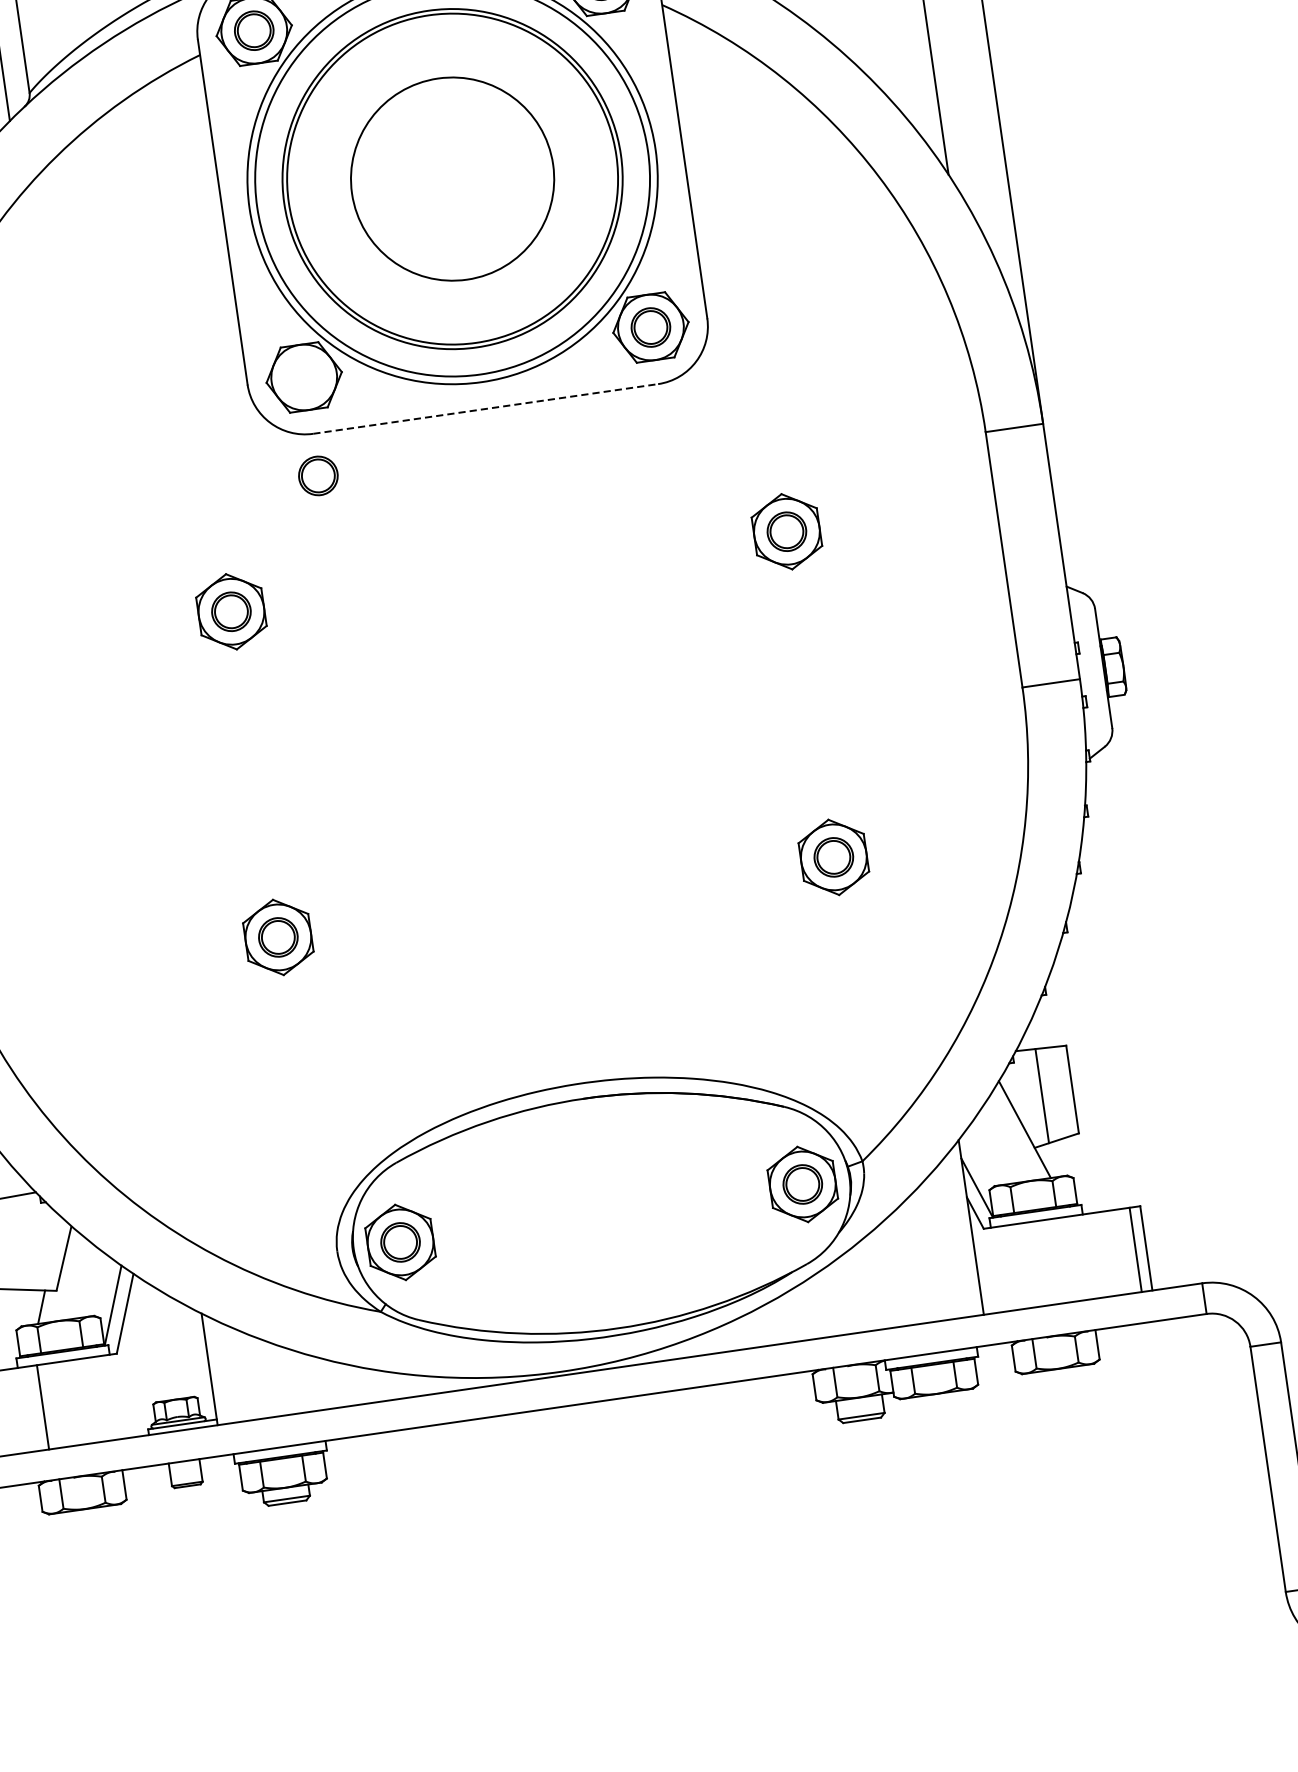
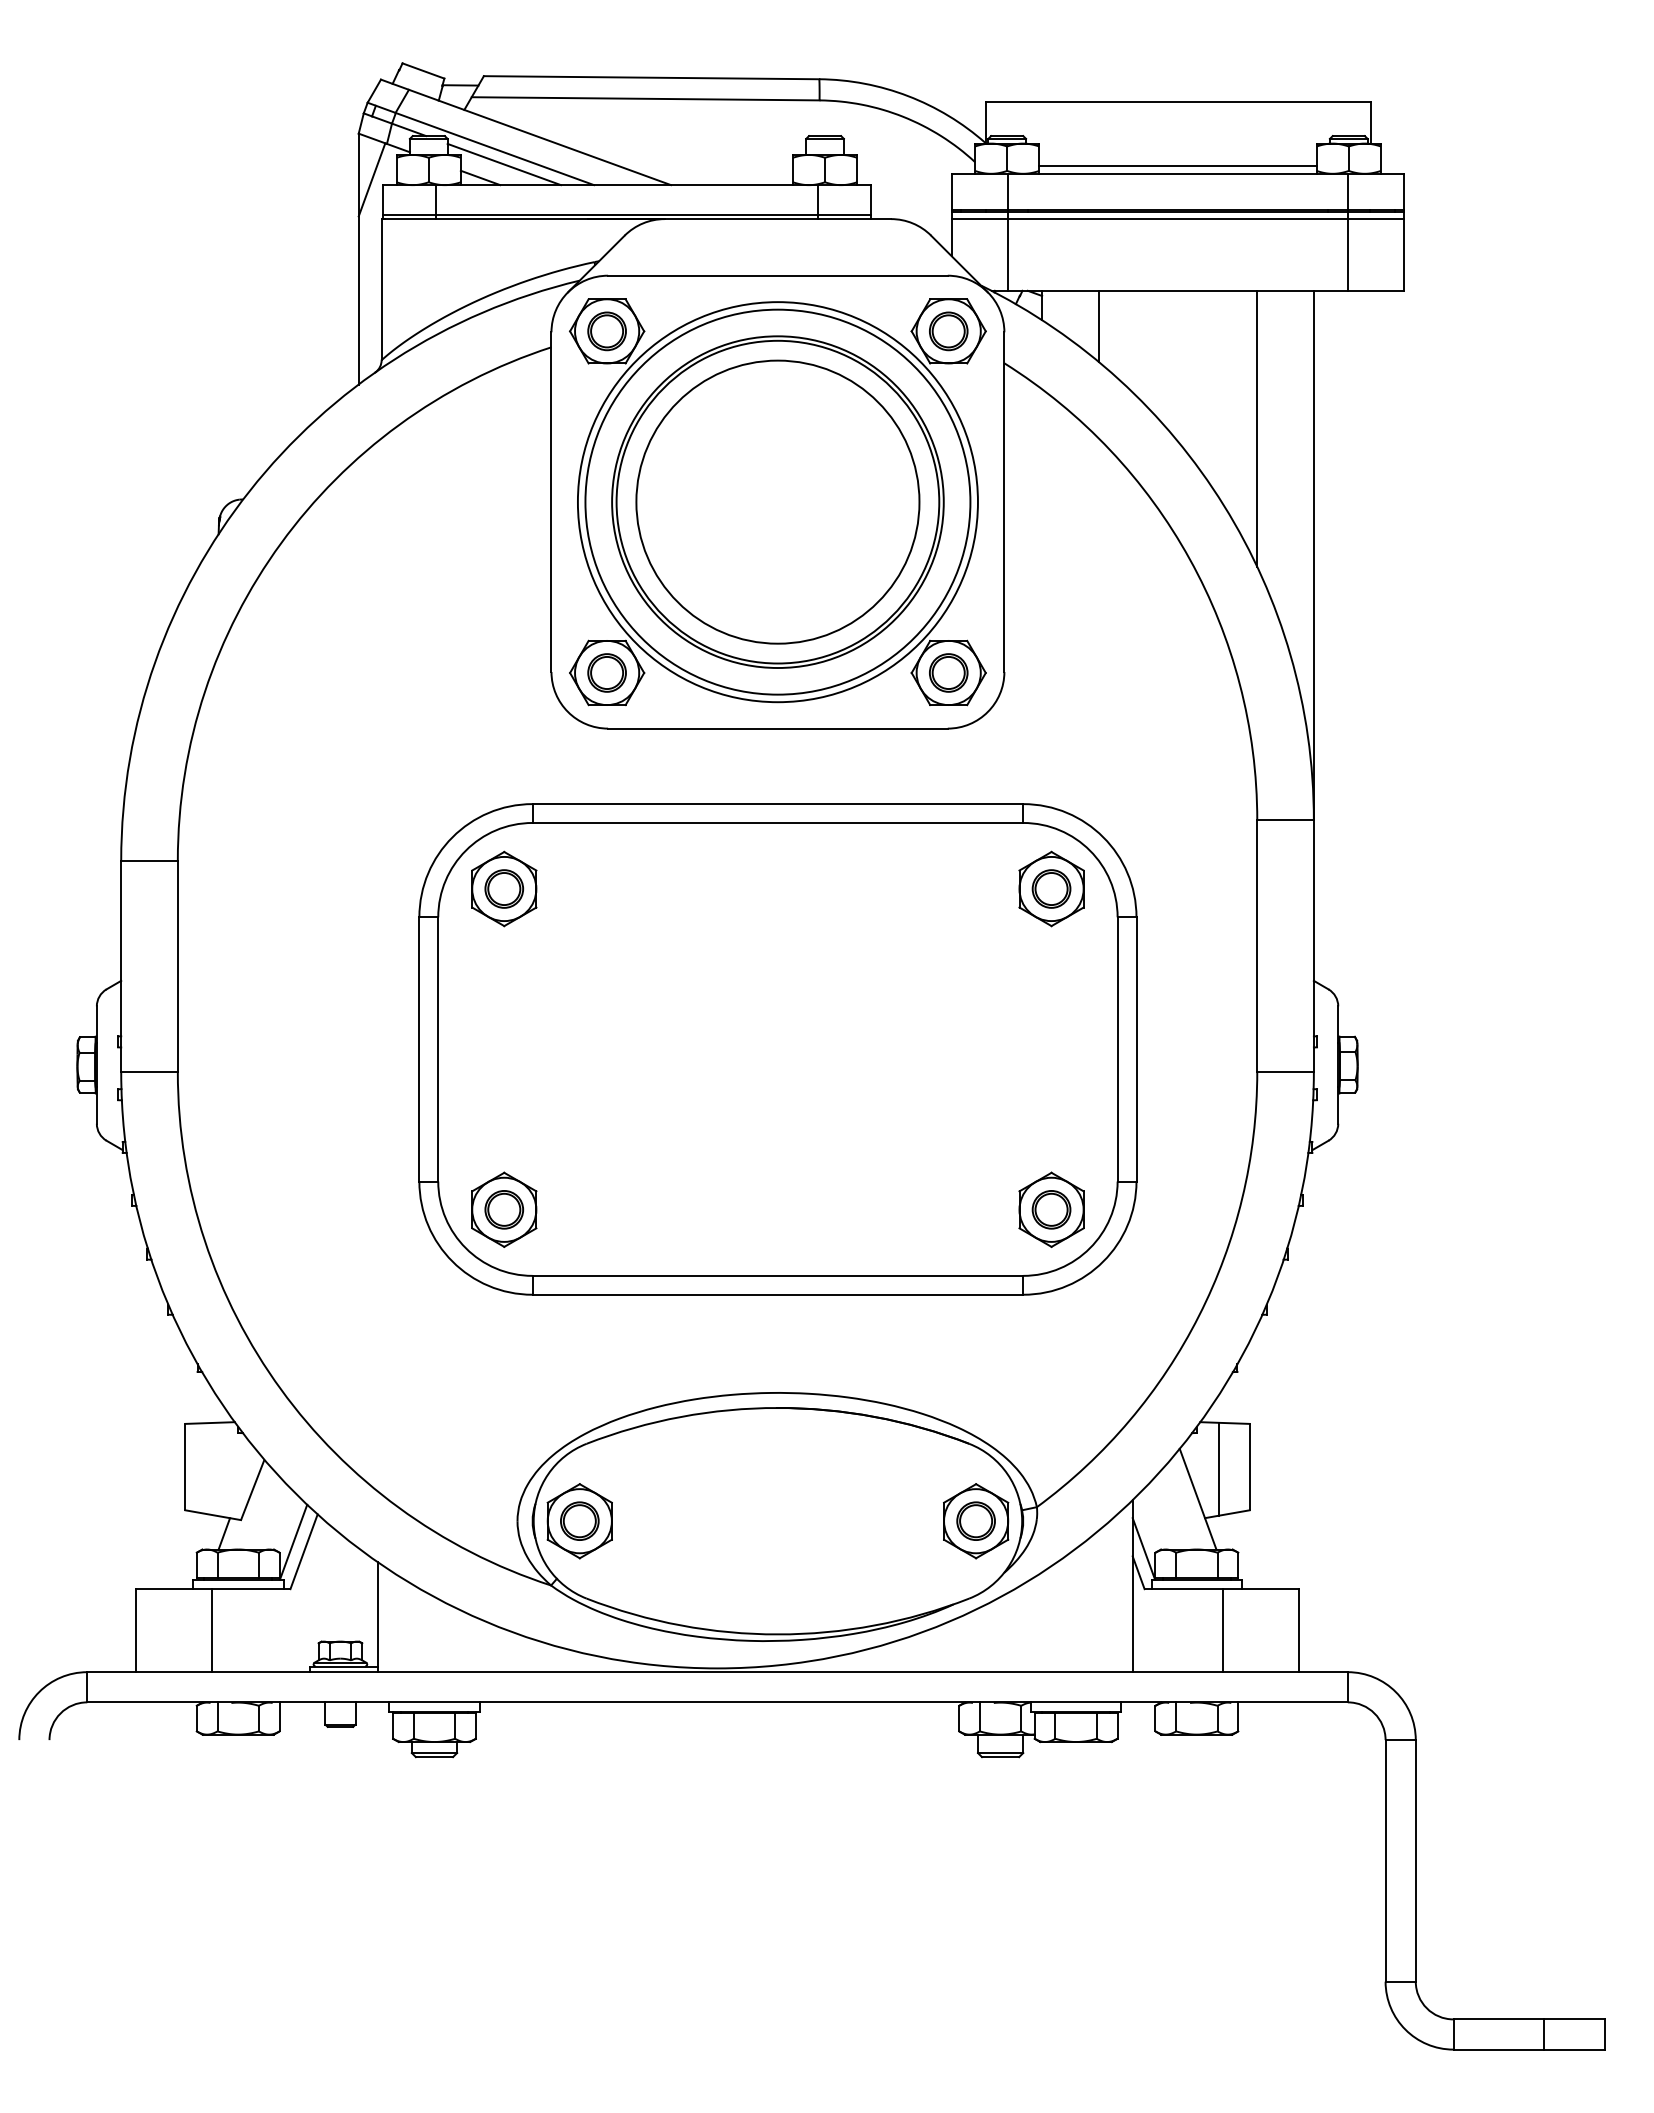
circle: (452, 178) -> (777, 501), size x1.43
line: (485, 408) -> (777, 728), dashed -> solid
part: (317, 475) -> (606, 672), moved
part: (532, 734) -> (777, 1049), added
line: (1135, 1249) -> (1223, 1630), moved

